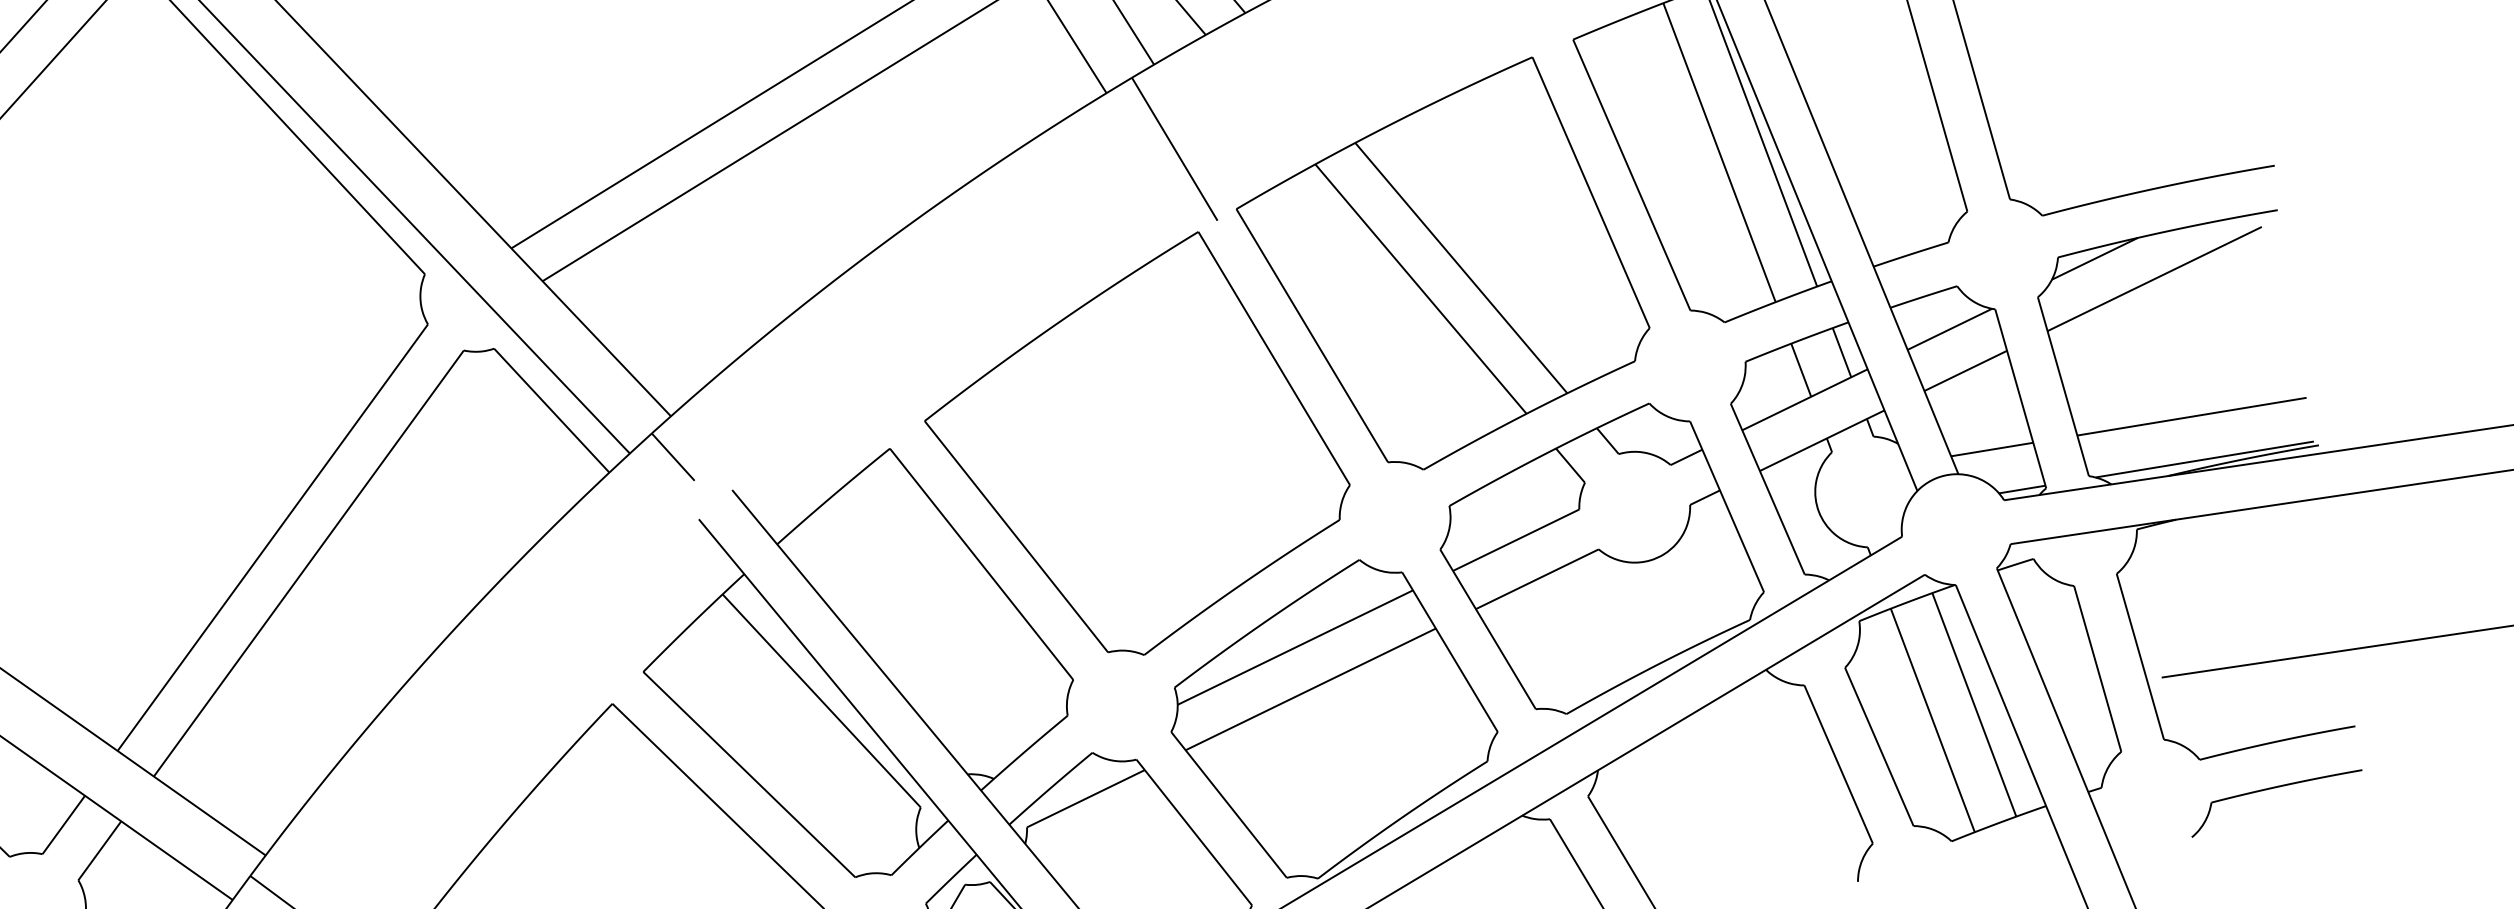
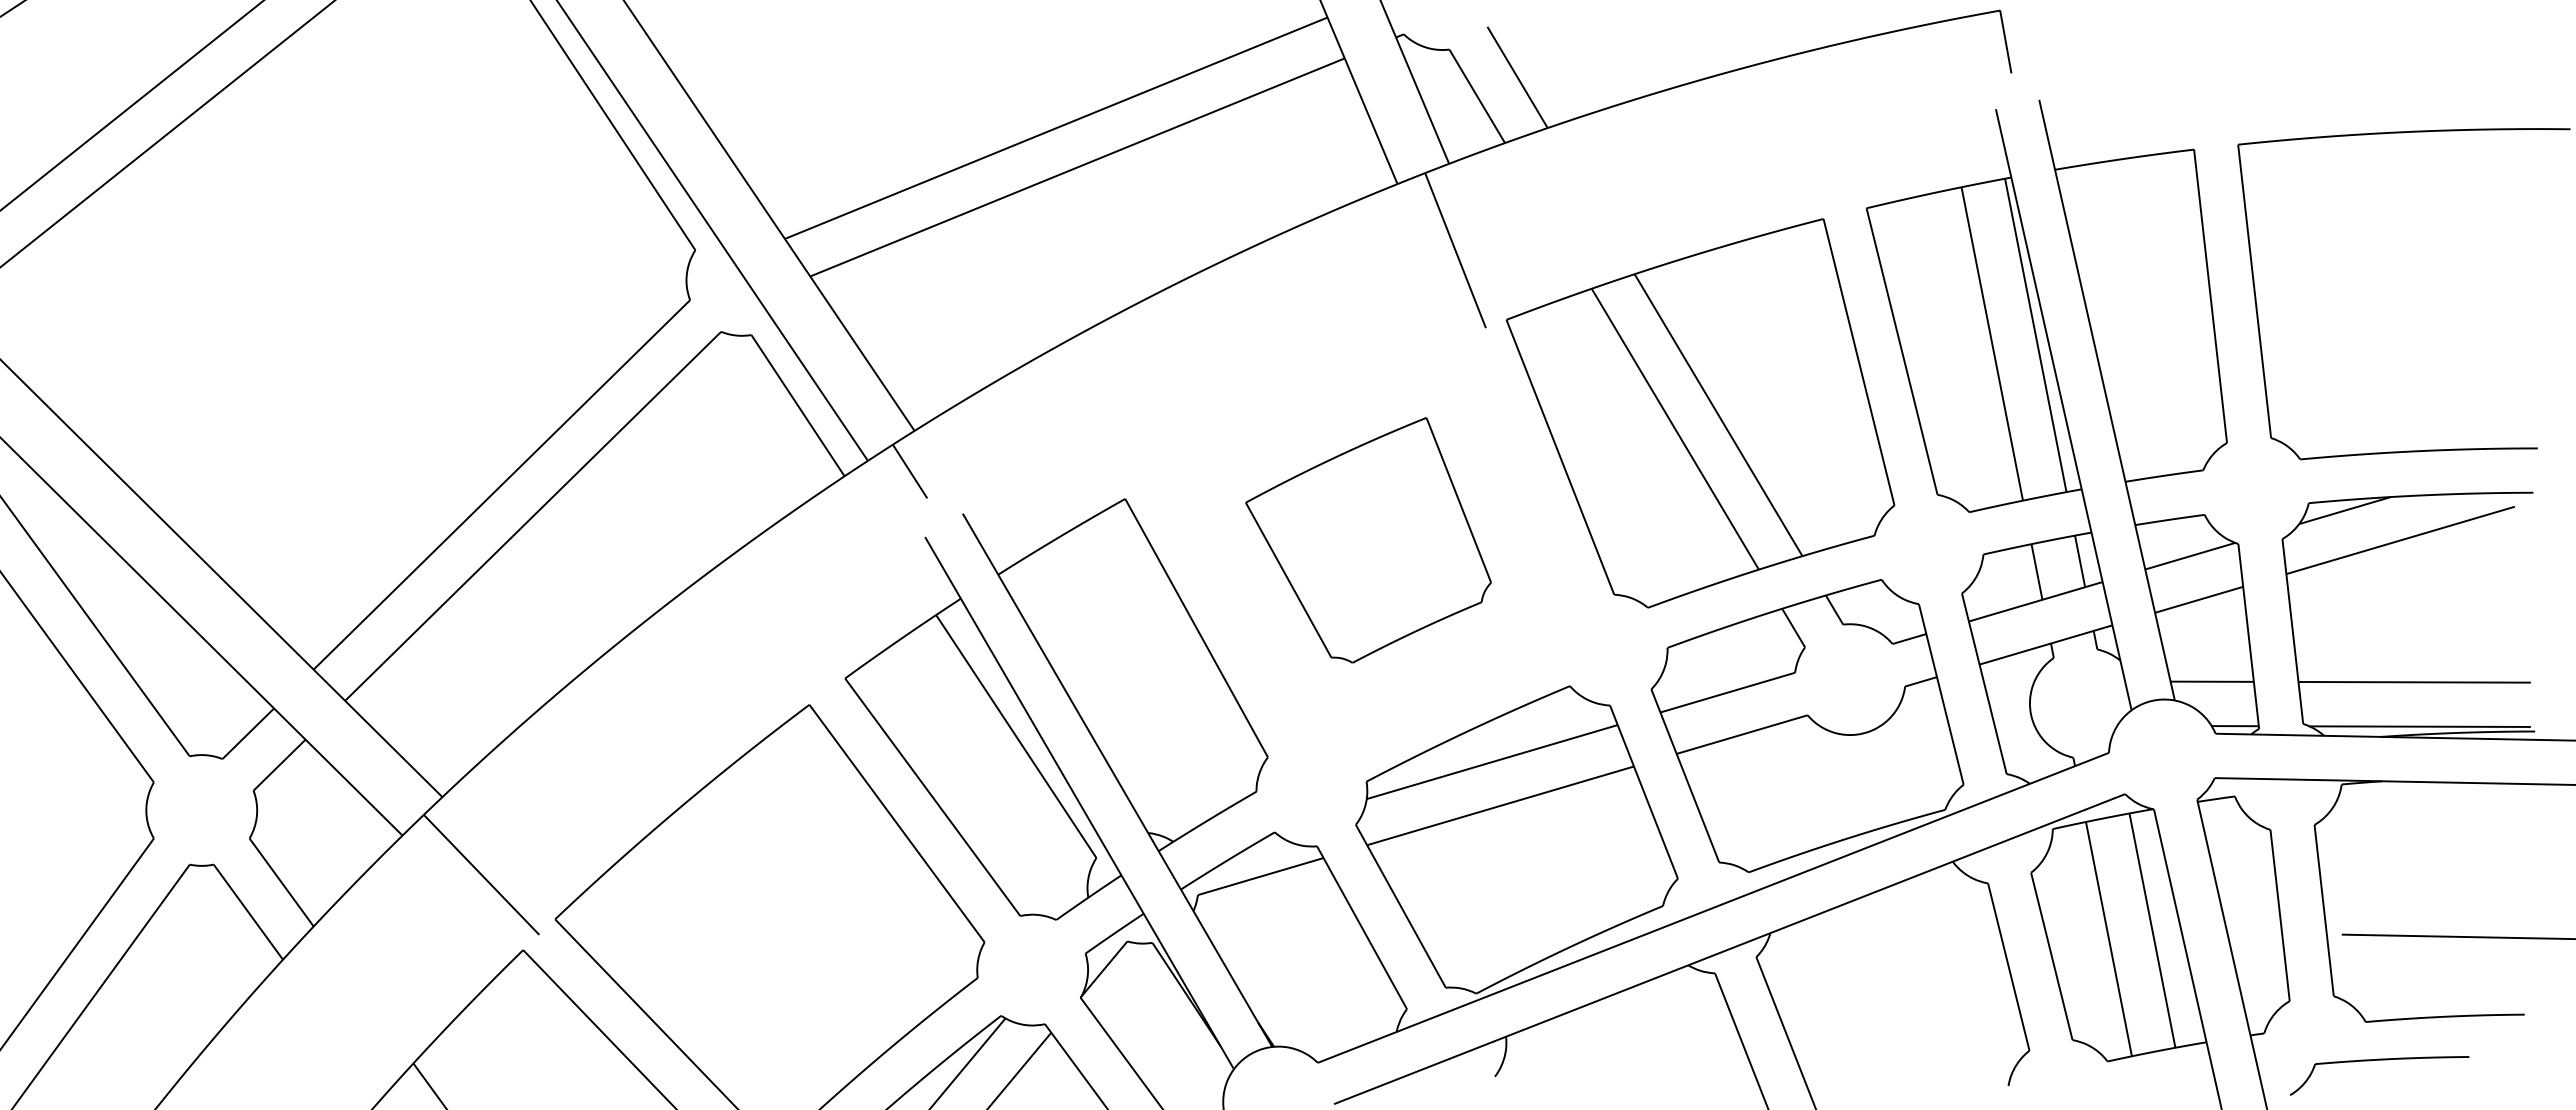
part: (1136, 449) -> (1368, 540), size x0.6
part: (2274, 788) -> (2379, 1060), moved

